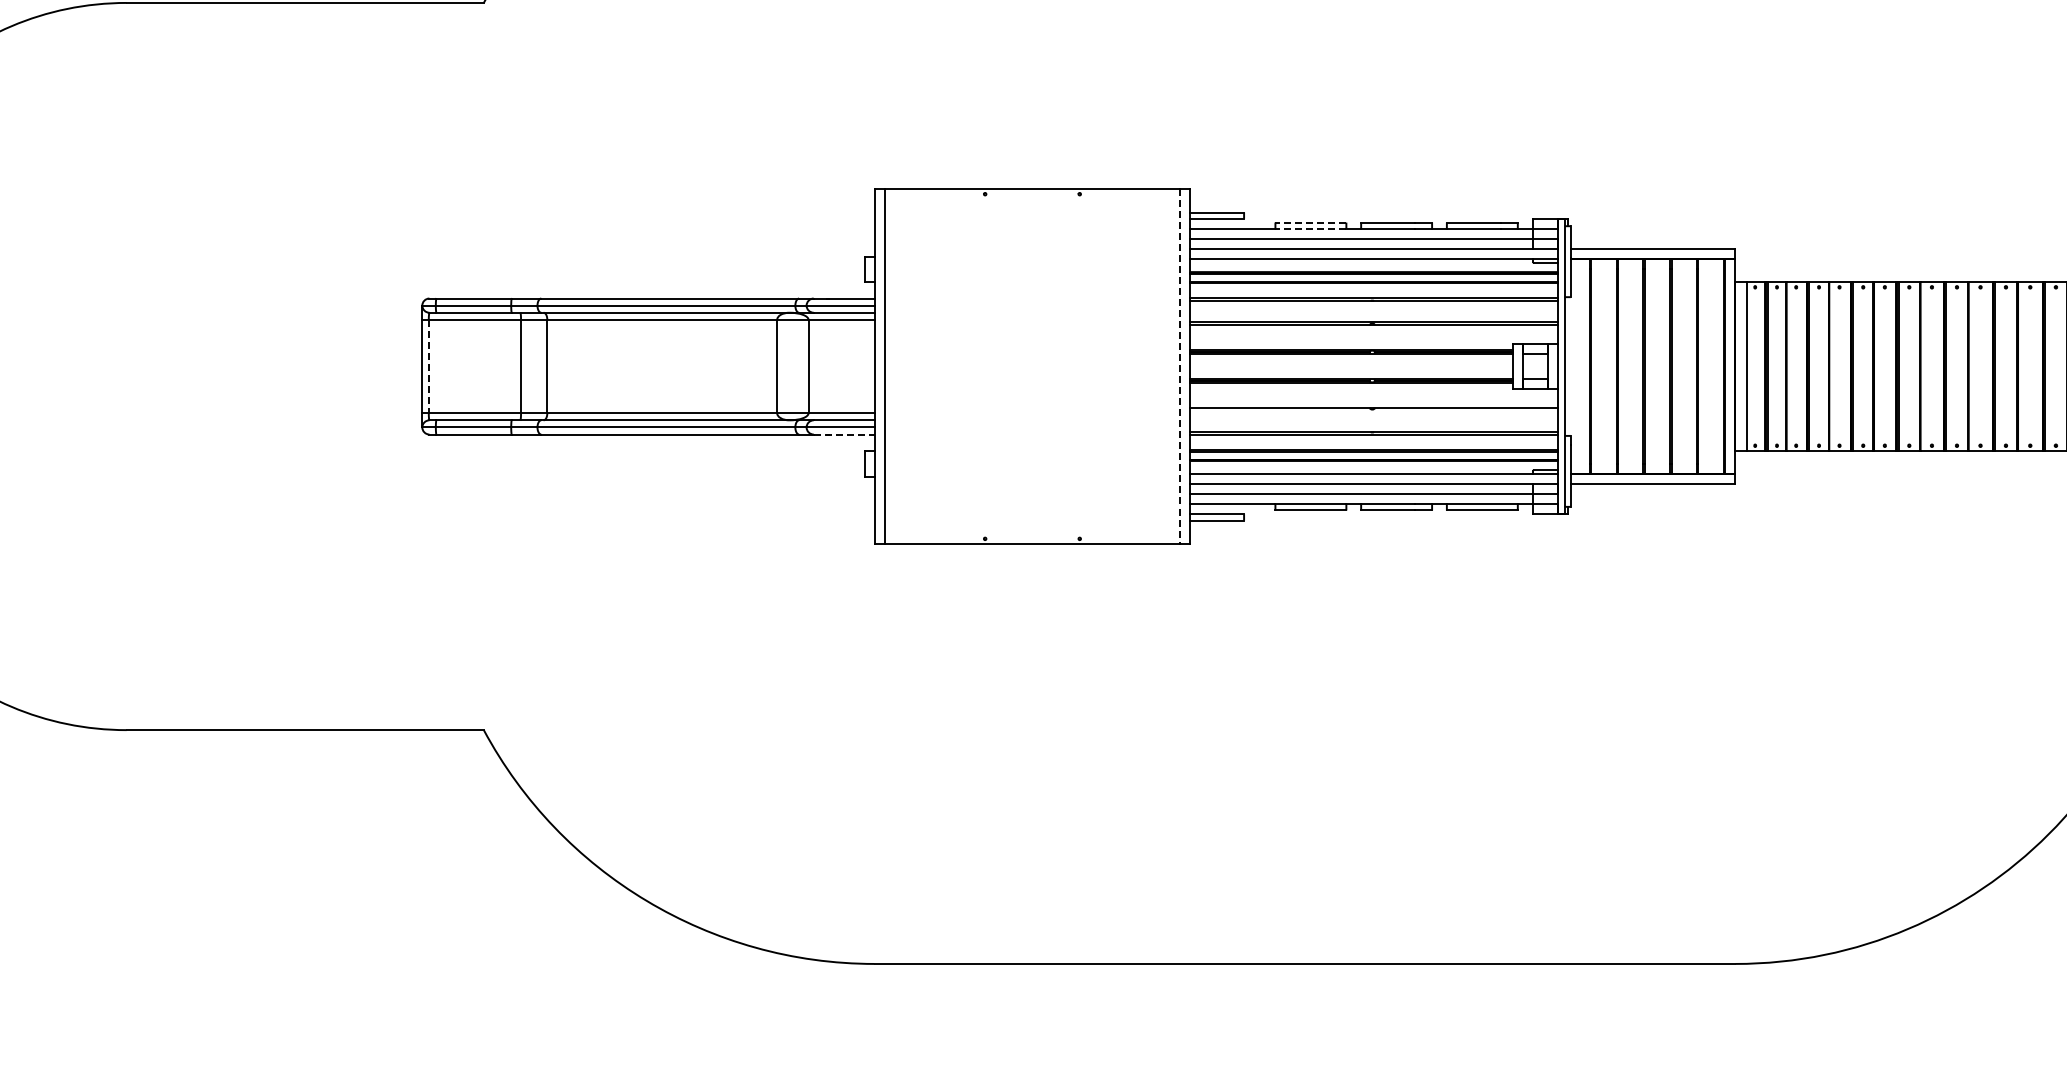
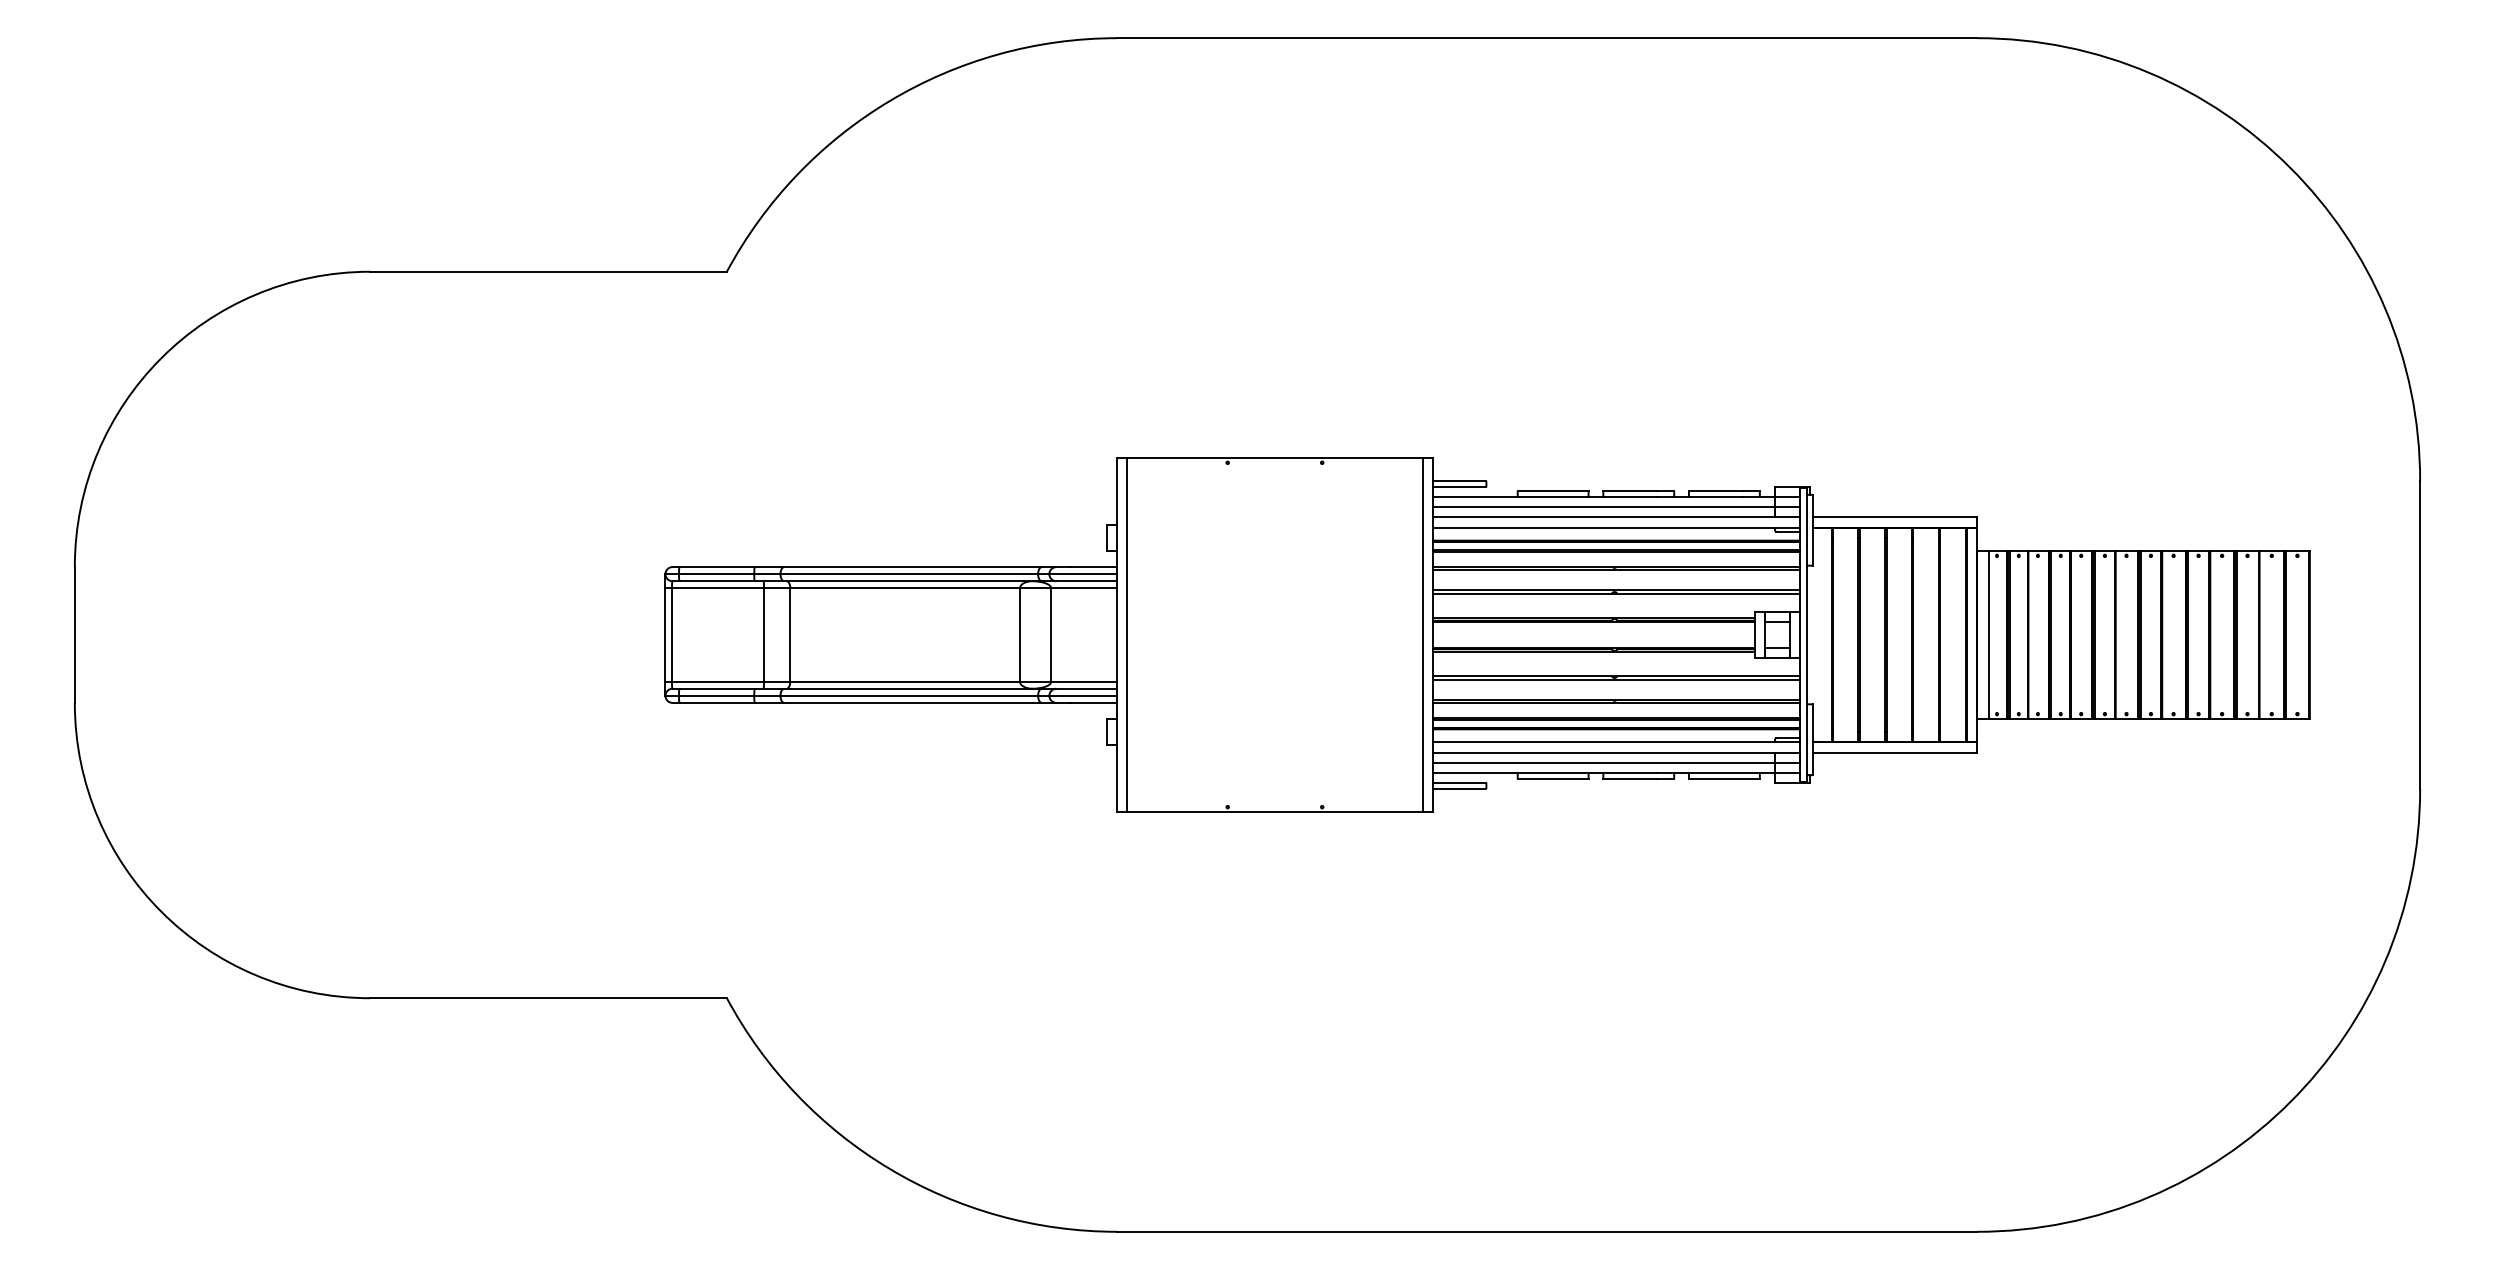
line: (1310, 222) -> (1552, 491), dashed -> solid
line: (1310, 228) -> (1552, 497), dashed -> solid
line: (428, 366) -> (671, 634), dashed -> solid
line: (1180, 367) -> (1422, 635), dashed -> solid
line: (1374, 411) -> (1616, 679), added
line: (844, 434) -> (1087, 702), dashed -> solid

